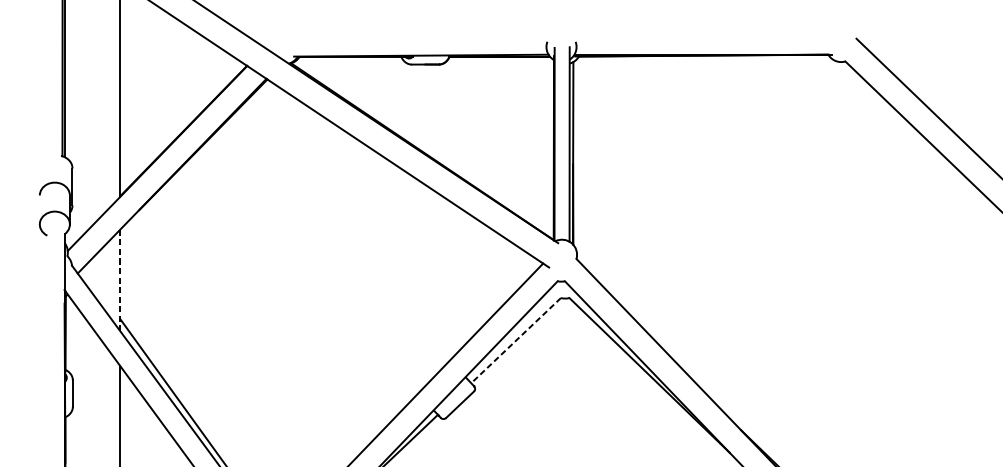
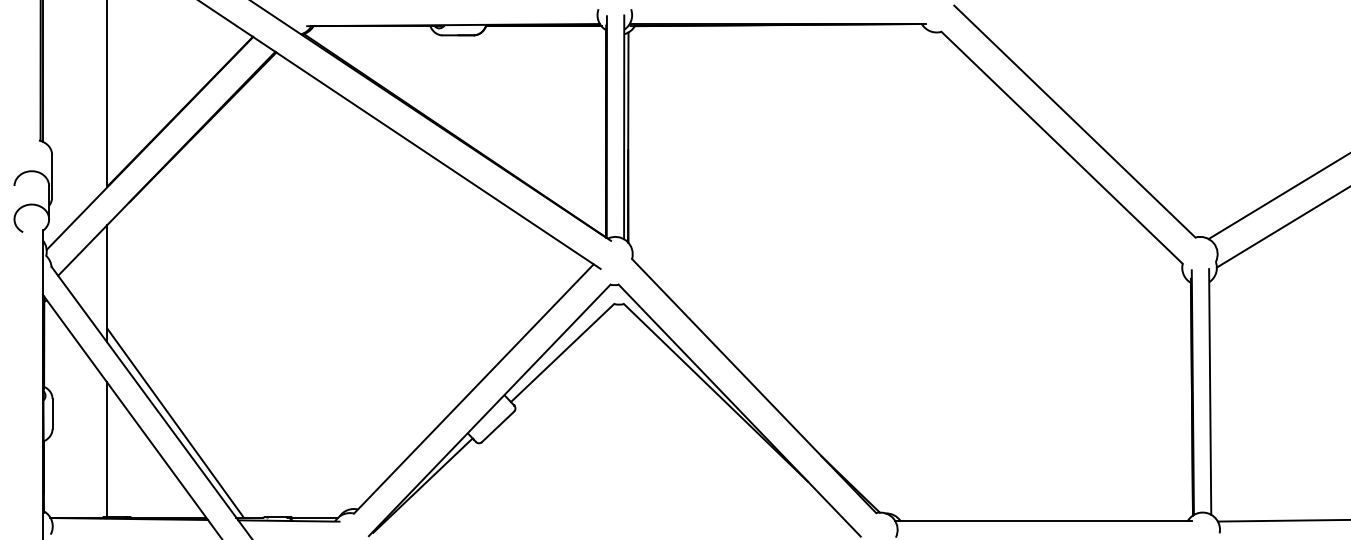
line: (120, 280) -> (107, 283), dashed -> solid
line: (516, 341) -> (562, 353), dashed -> solid

